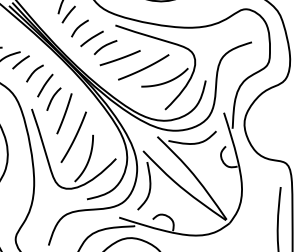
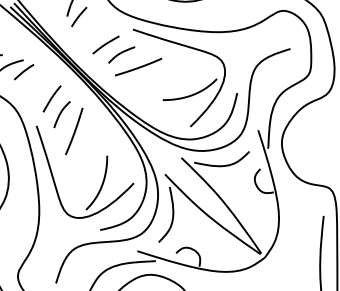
curve: (79, 27) -> (91, 31), removed
curve: (144, 67) -> (166, 78), removed
curve: (34, 72) -> (39, 83), removed
curve: (74, 136) -> (85, 157), removed

